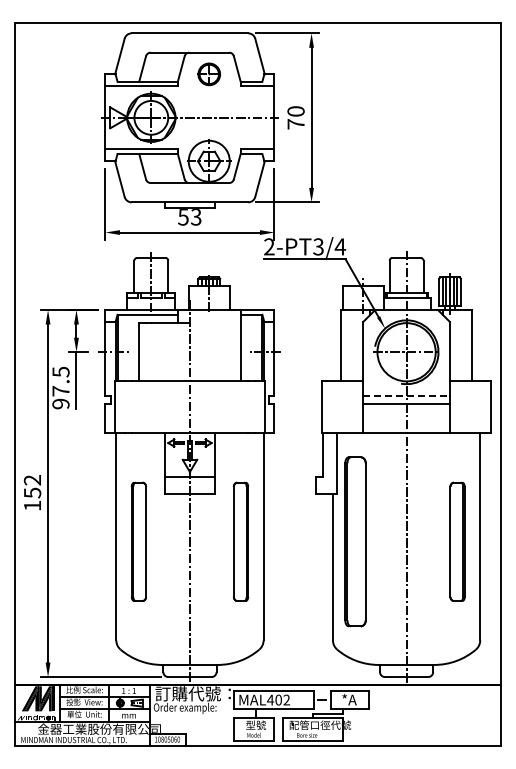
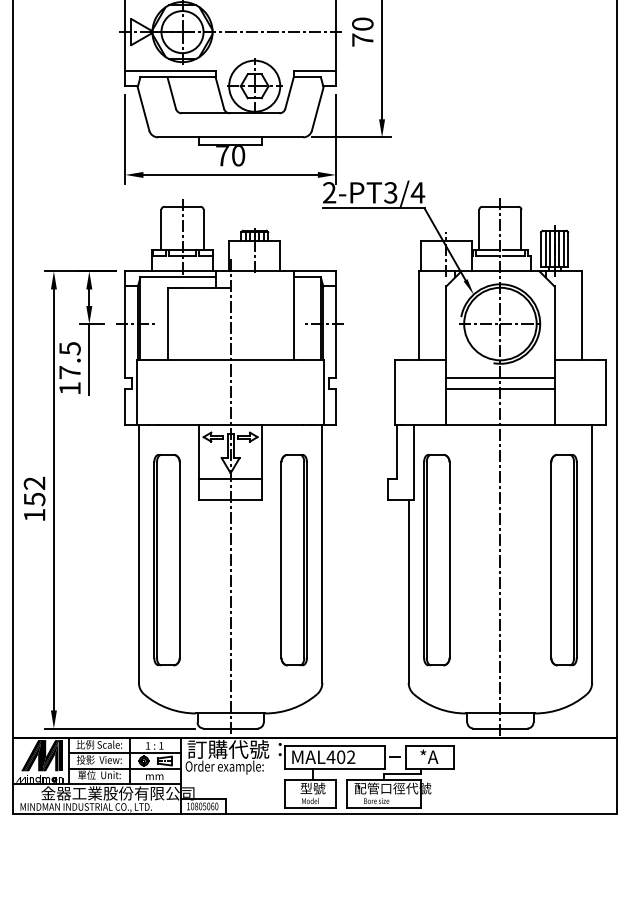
text: (189, 217) -> (230, 156), 53 -> 70
line: (407, 395) -> (501, 377), dashed -> solid
text: (60, 403) -> (69, 387), 97.5 -> 17.5
part: (138, 541) -> (166, 559), size x1.43
part: (240, 541) -> (293, 559), size x1.43
part: (457, 541) -> (563, 559), size x1.43

